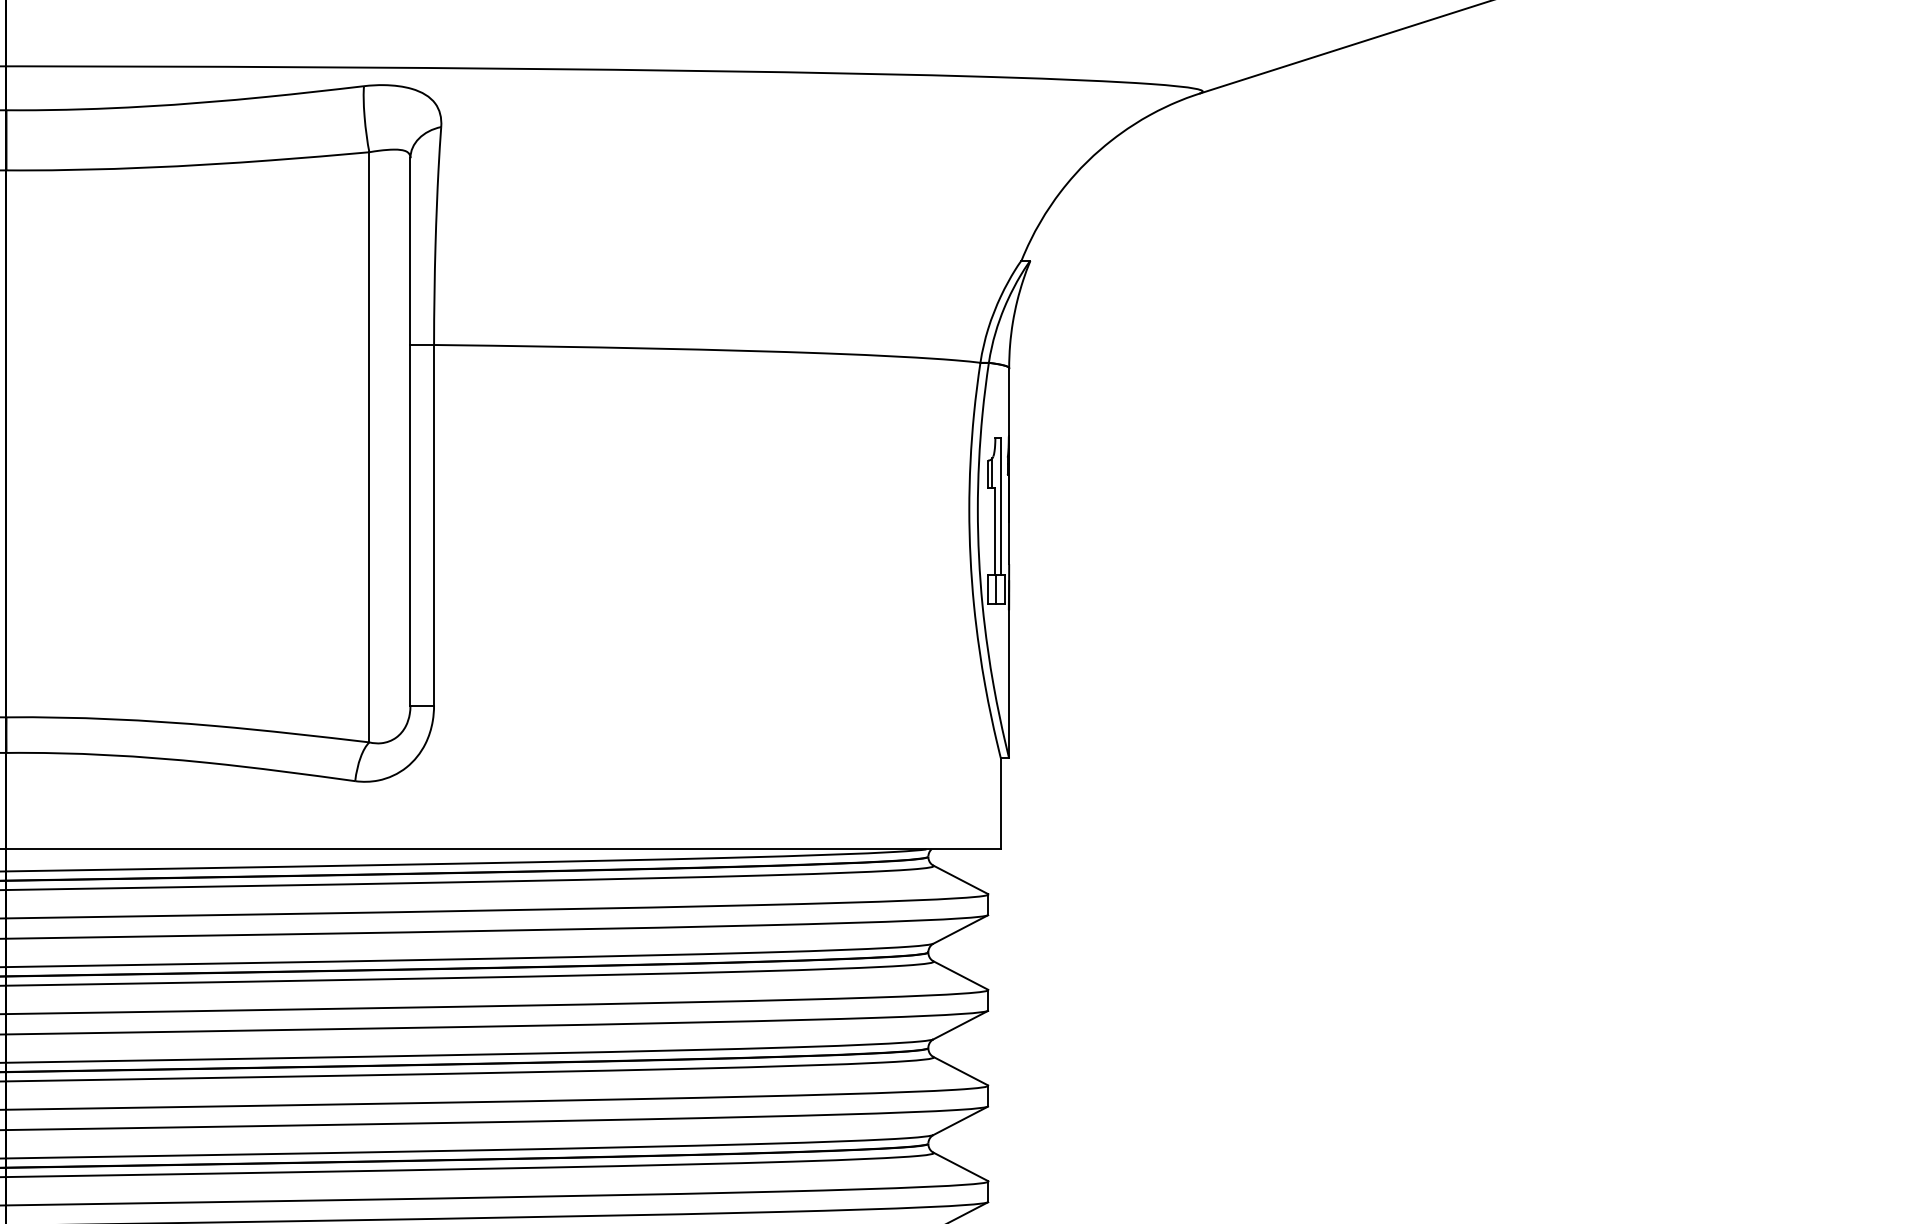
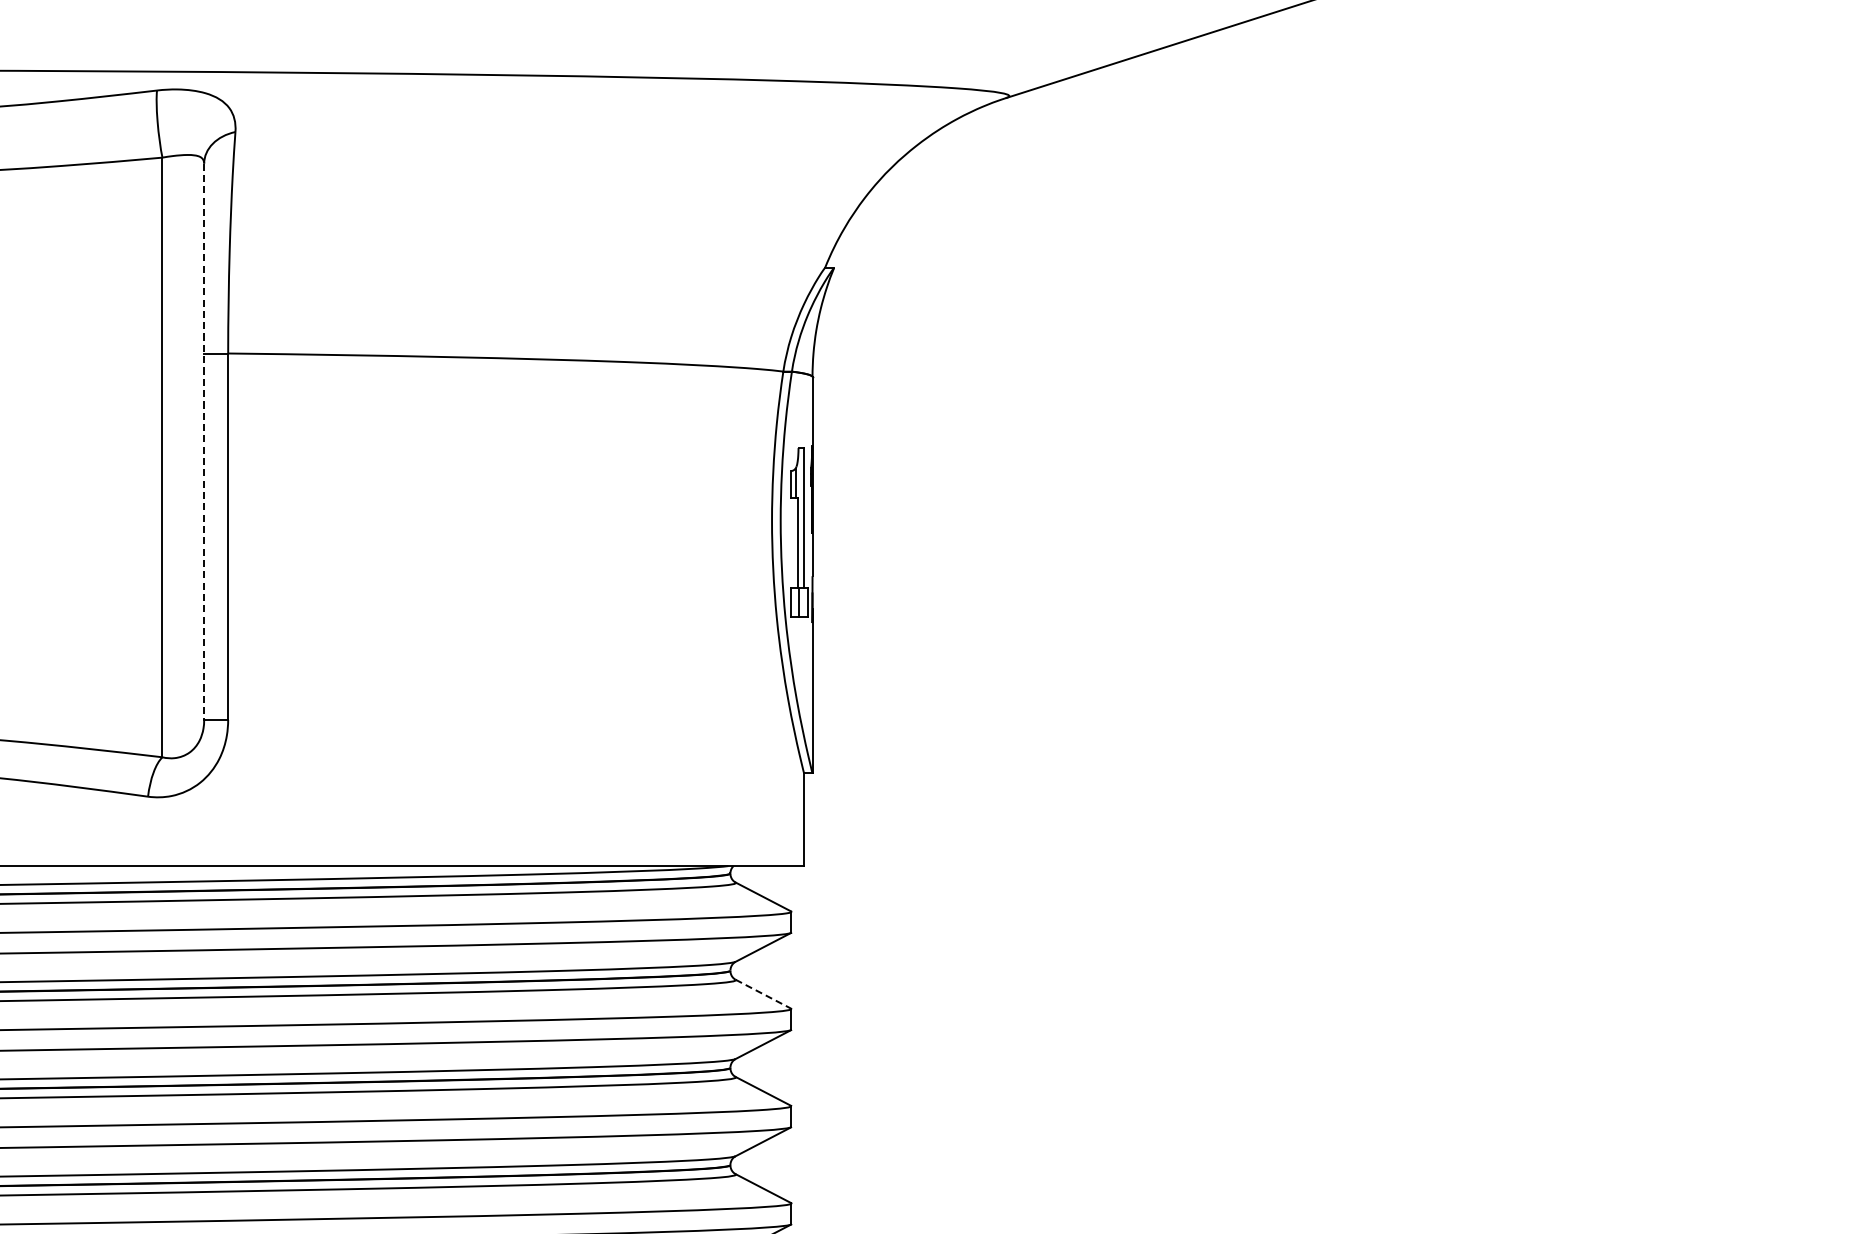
line: (410, 431) -> (204, 441), solid -> dashed
line: (960, 975) -> (763, 994), solid -> dashed

